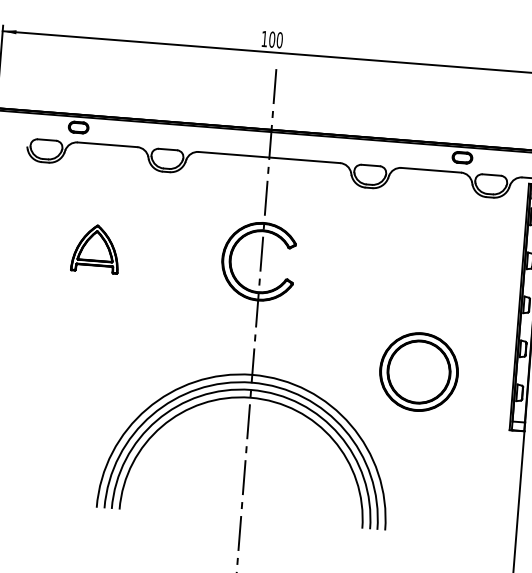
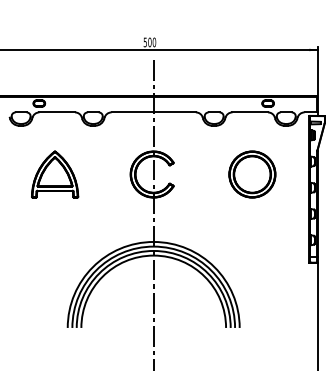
text: (263, 39) -> (144, 42), 100 -> 500
part: (96, 248) -> (55, 174), size x1.67
part: (419, 372) -> (252, 174), moved

